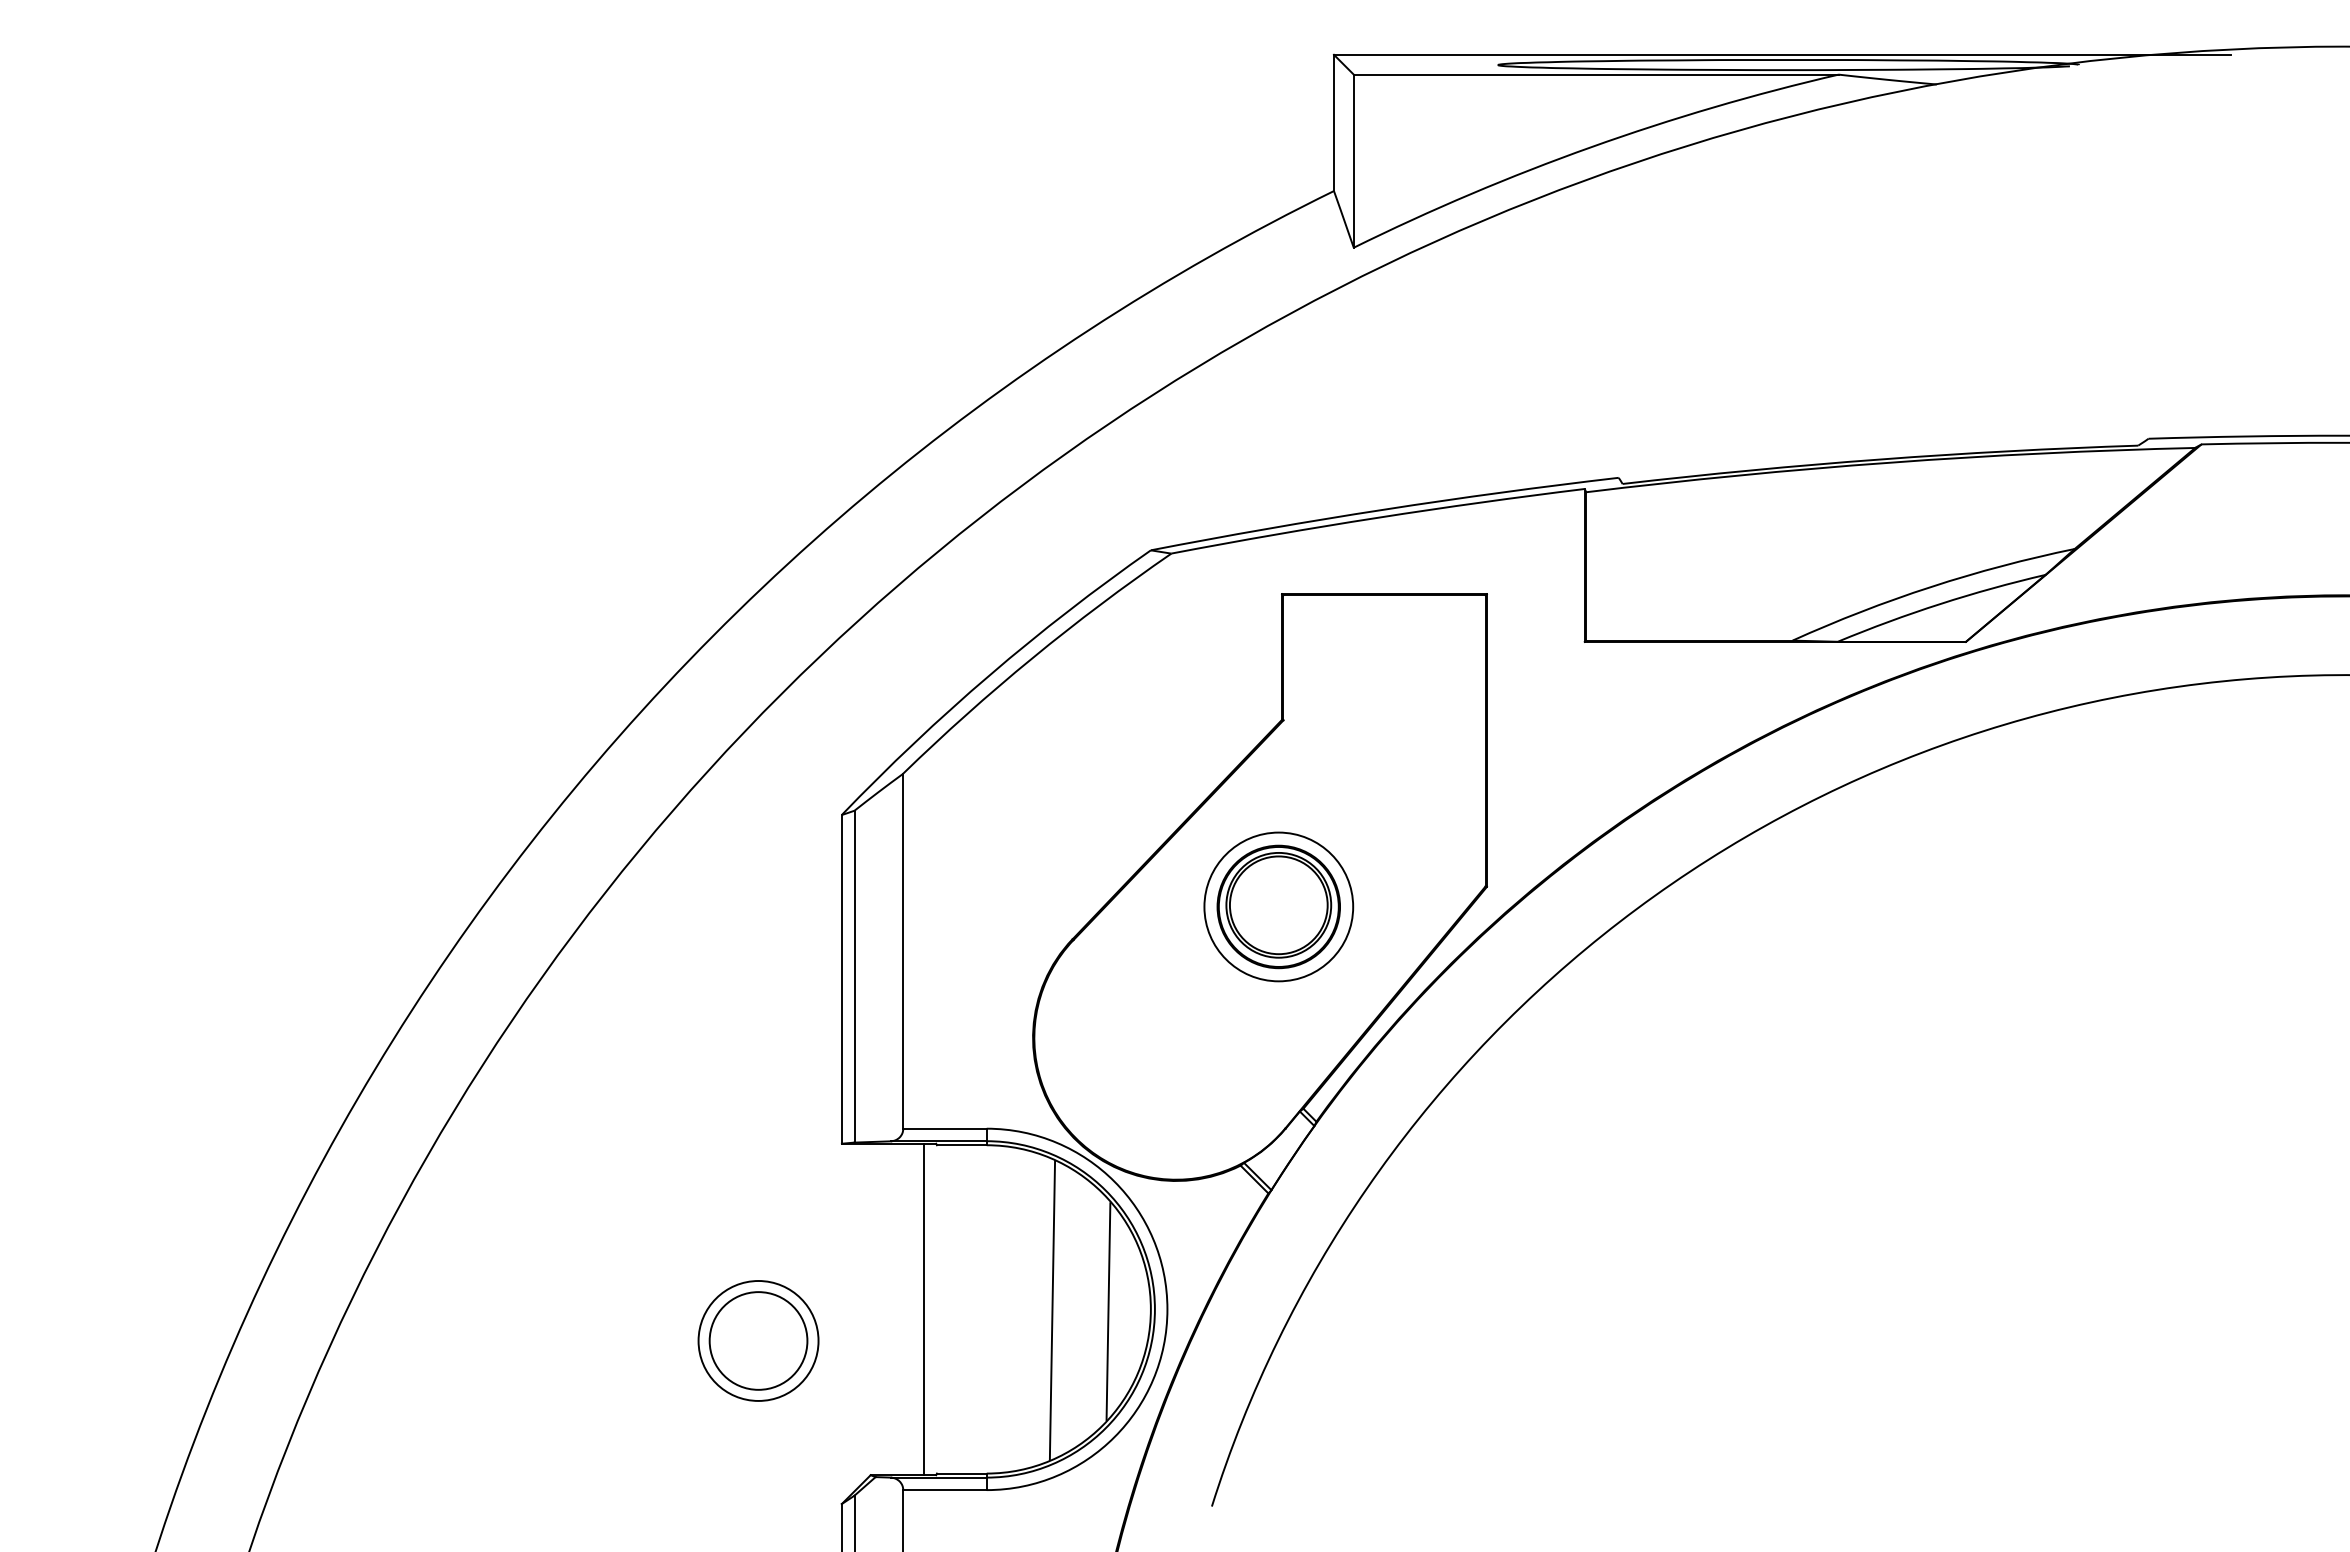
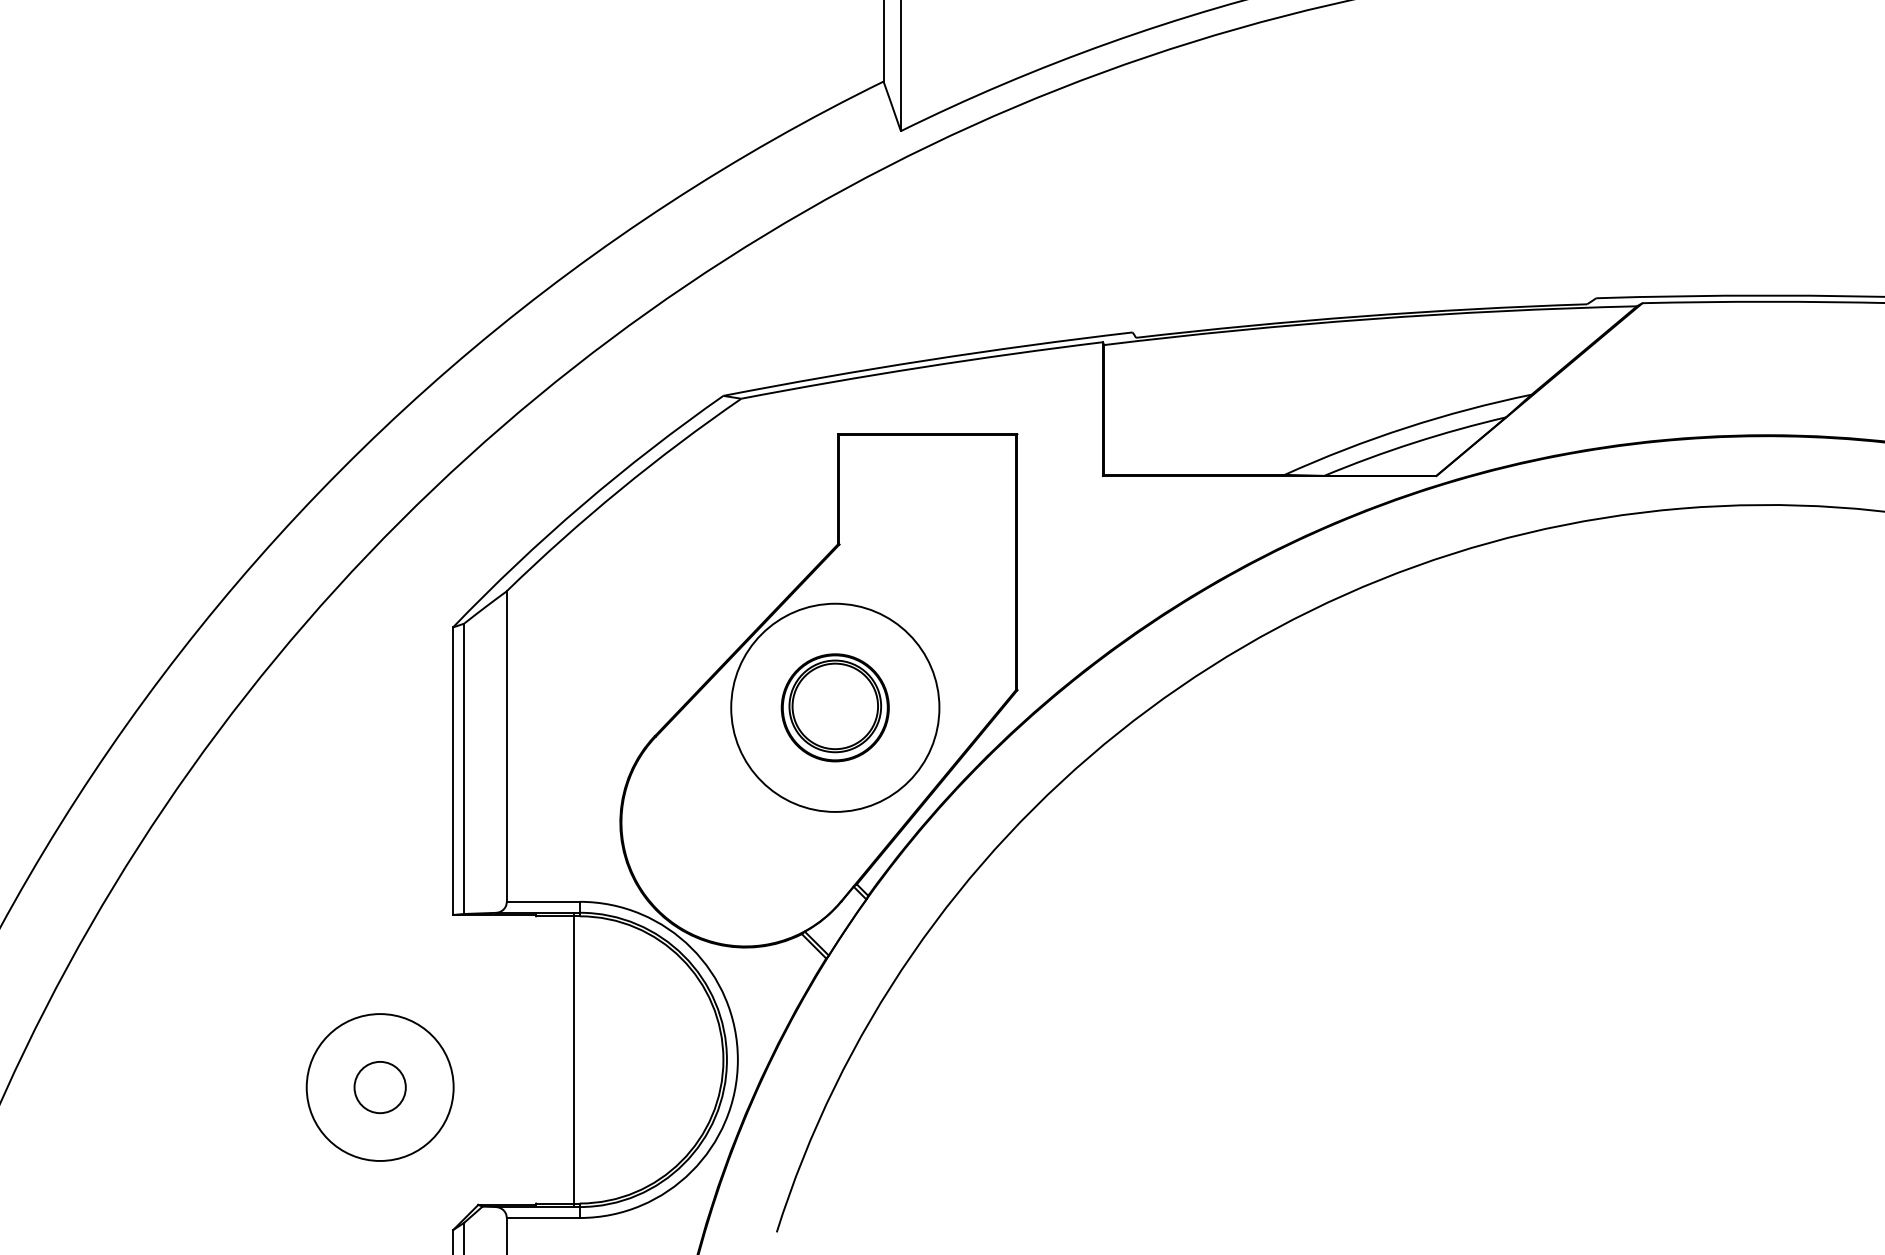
circle: (1278, 906) -> (835, 707), size x1.6
line: (923, 1309) -> (574, 1059), moved
line: (1052, 1310) -> (637, 1060), removed
line: (1108, 1311) -> (686, 1061), removed
circle: (758, 1340) -> (380, 1087), size x0.6
circle: (758, 1340) -> (380, 1087), size x1.4

